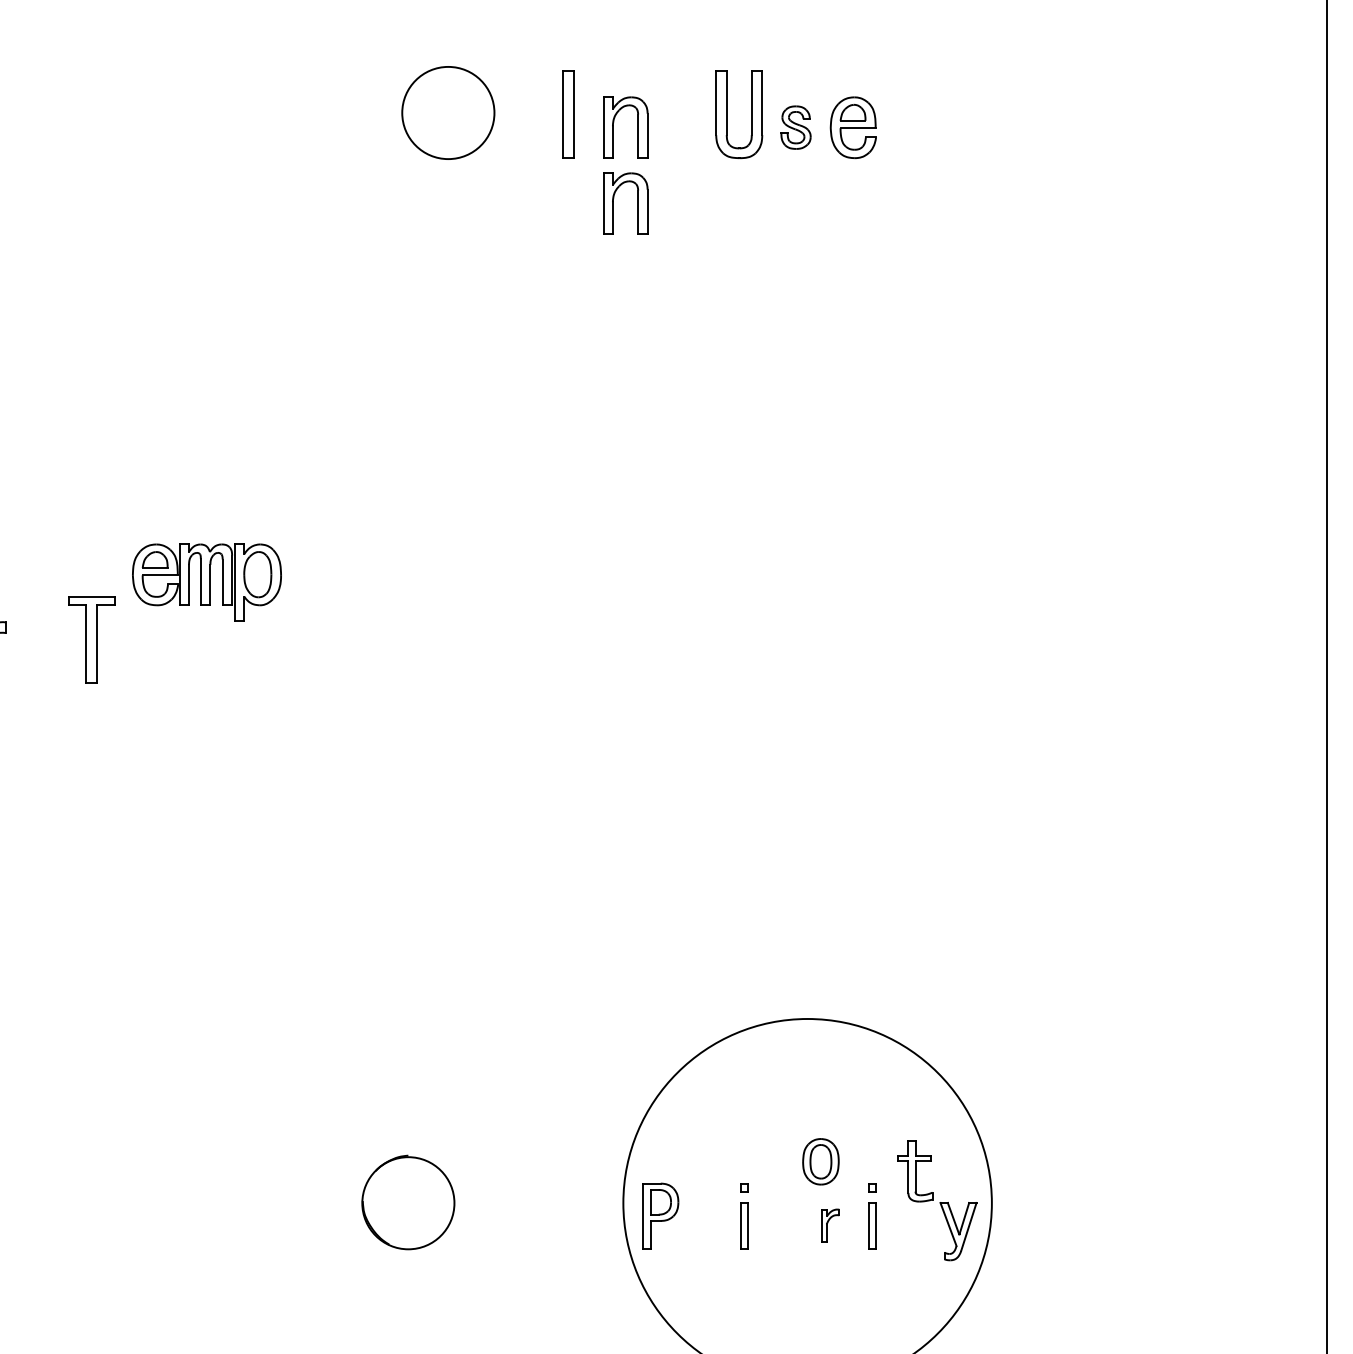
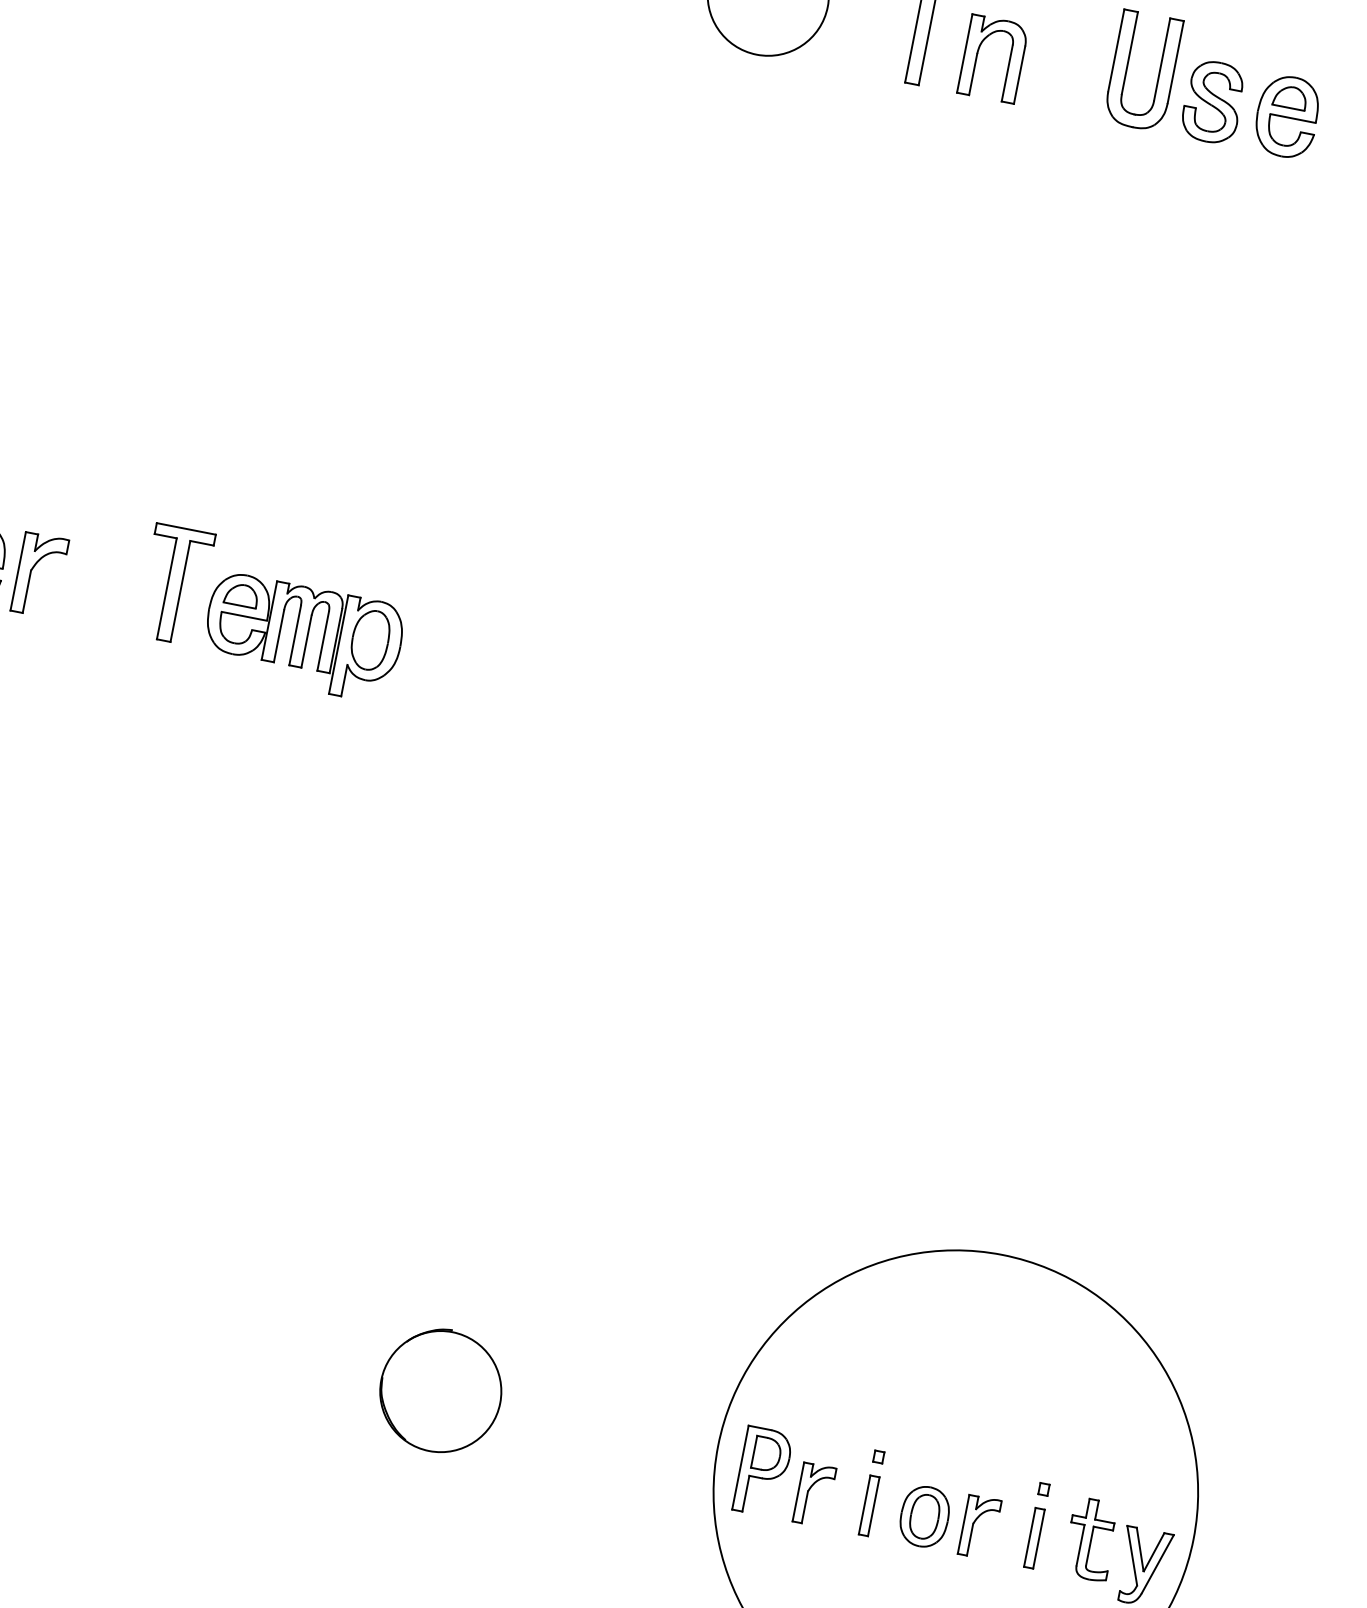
part: (795, 127) -> (1212, 101), size x1.43
part: (613, 203) -> (958, 153), removed
part: (206, 582) -> (302, 637), moved
part: (820, 1161) -> (924, 1516), moved
part: (915, 1171) -> (1091, 1539), moved
part: (702, 1225) -> (814, 1494), added
part: (830, 1225) -> (979, 1527), size x1.43

